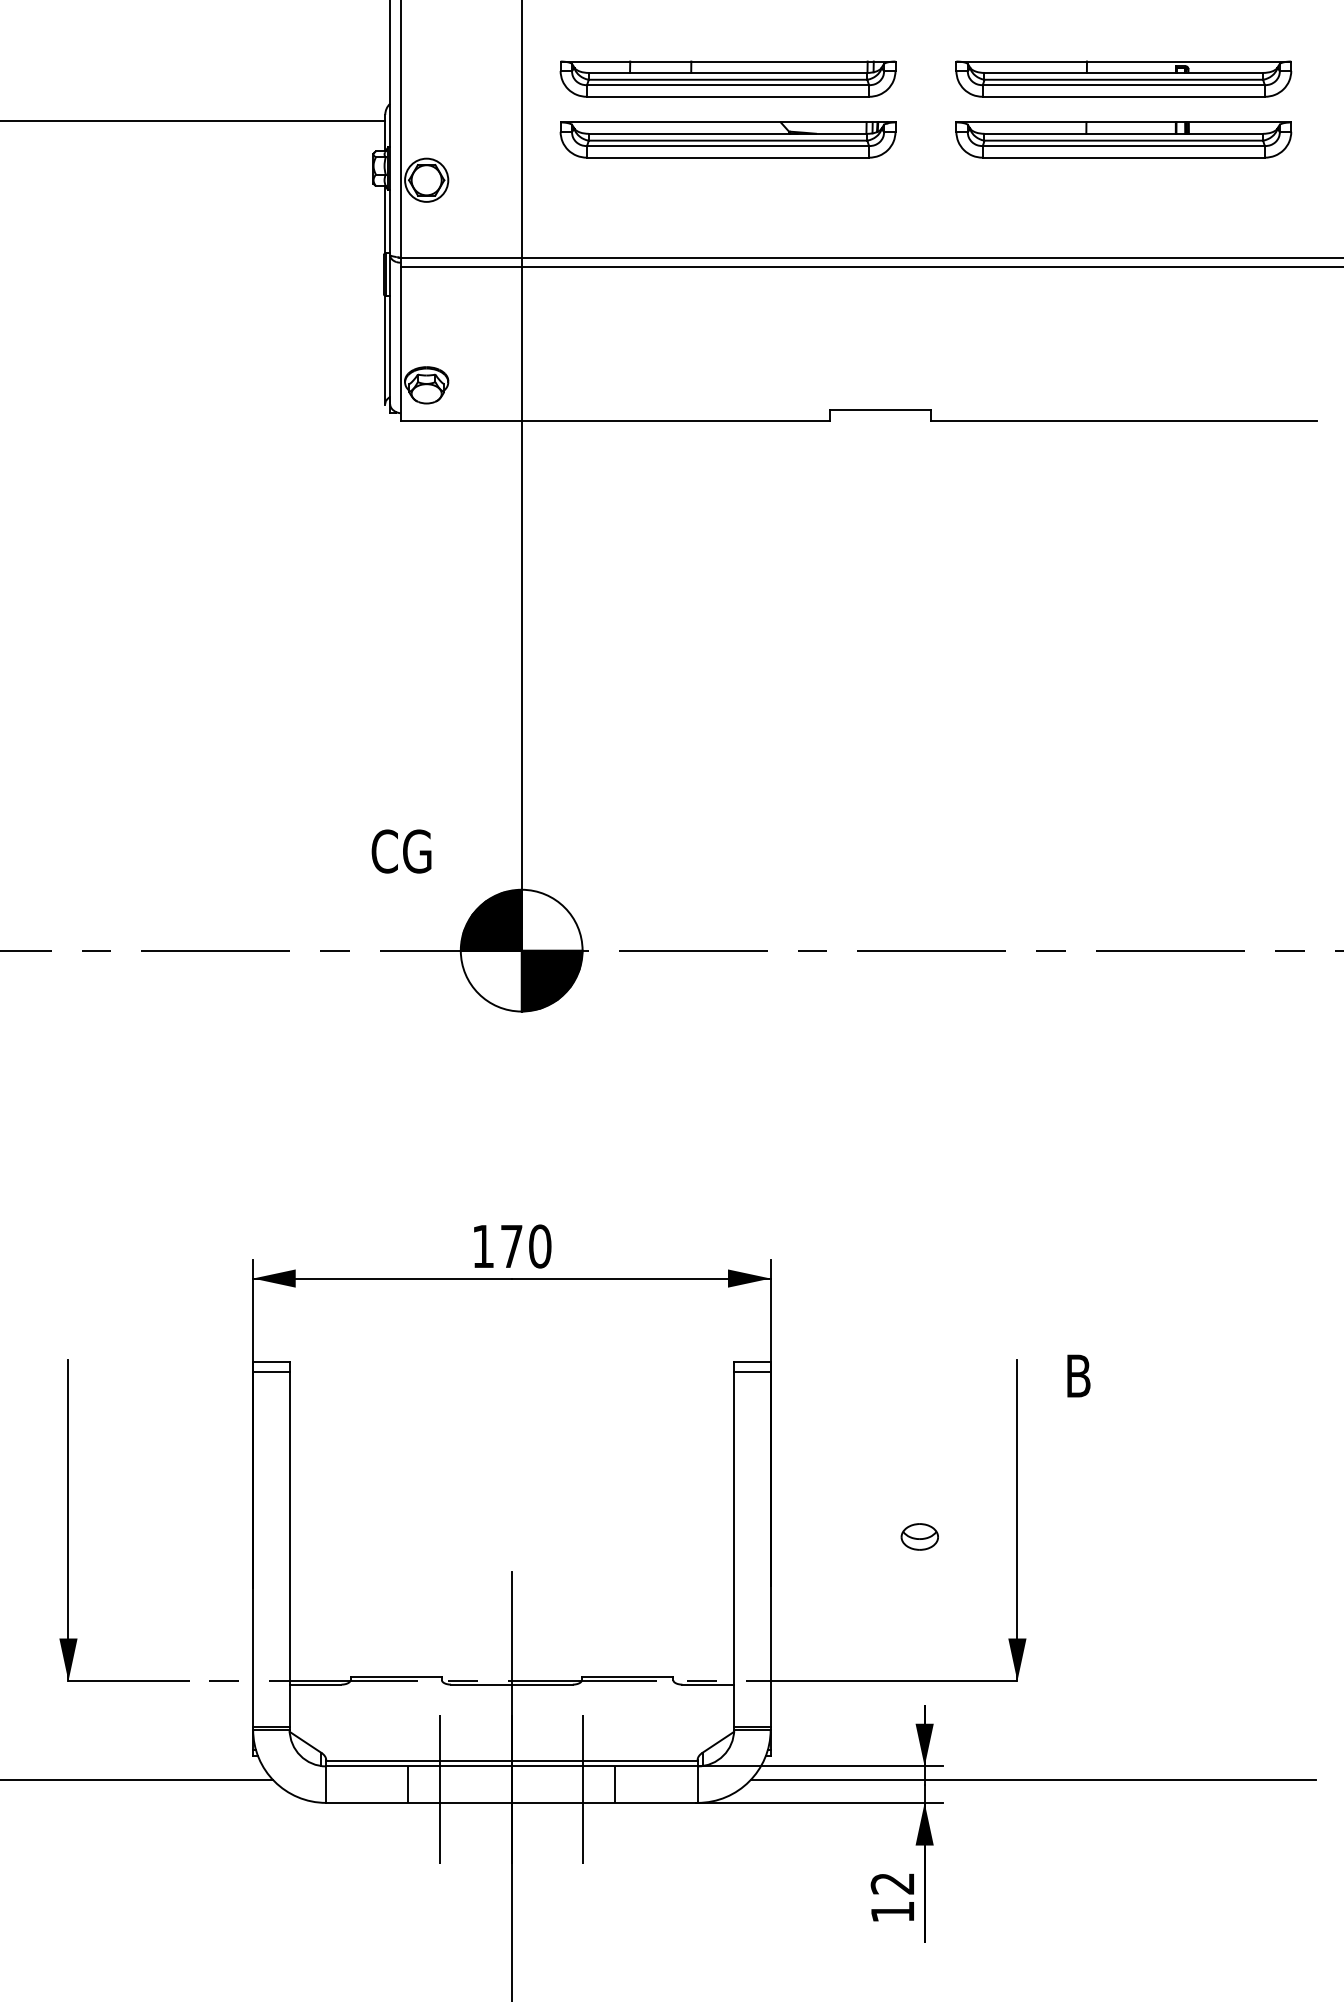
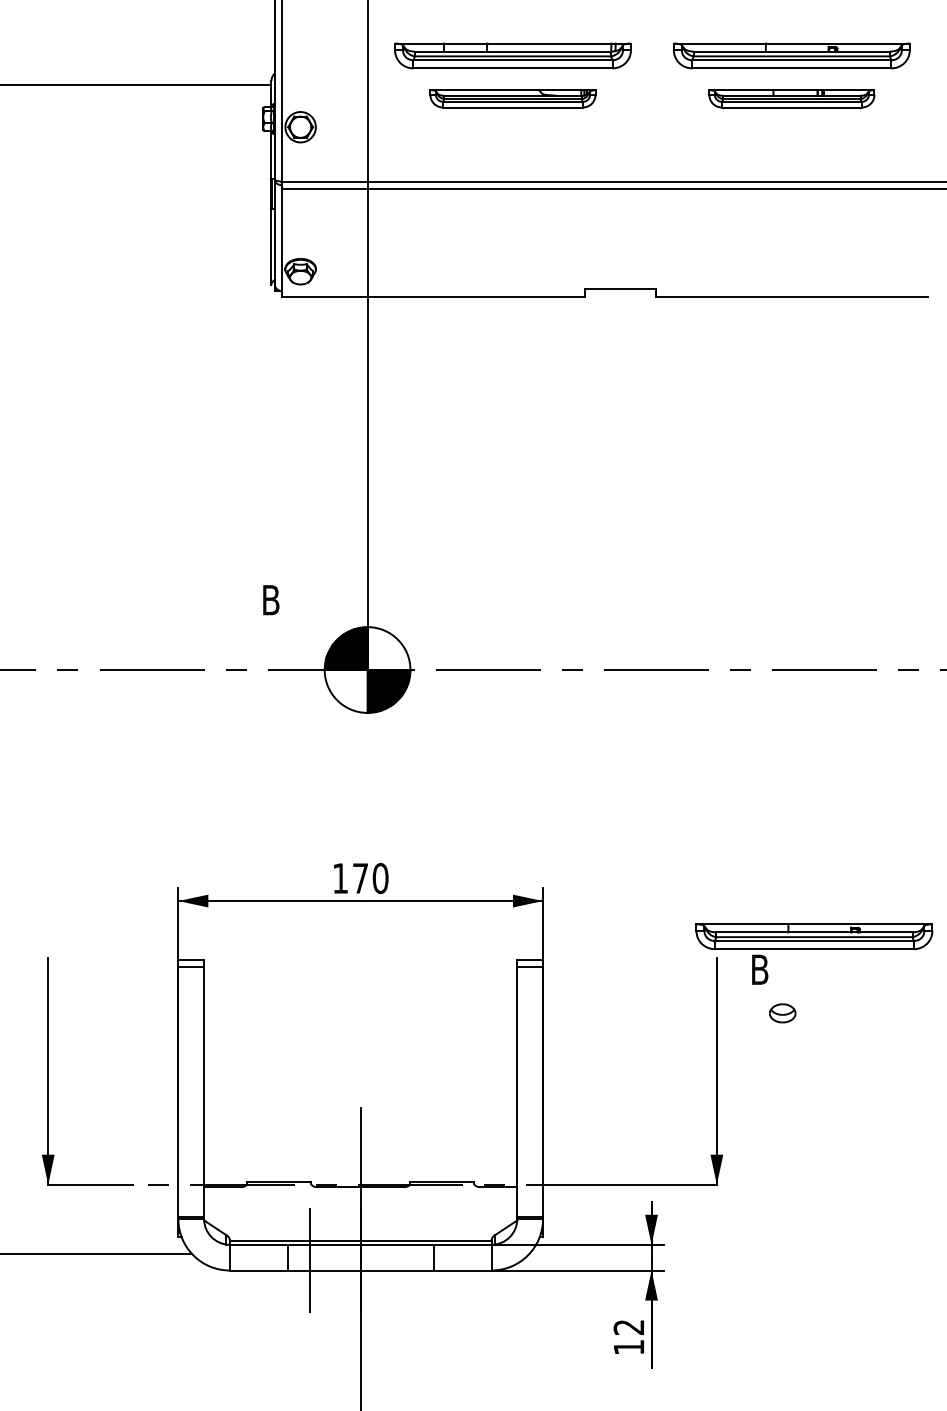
part: (727, 139) -> (512, 98), size x0.7
part: (1123, 139) -> (791, 98), size x0.7
text: (401, 851) -> (282, 600), CG -> B
part: (1155, 1328) -> (814, 936), added
part: (919, 1536) -> (782, 1013), moved
line: (1032, 1780) -> (727, 1254), removed
line: (583, 1784) -> (411, 1257), removed

